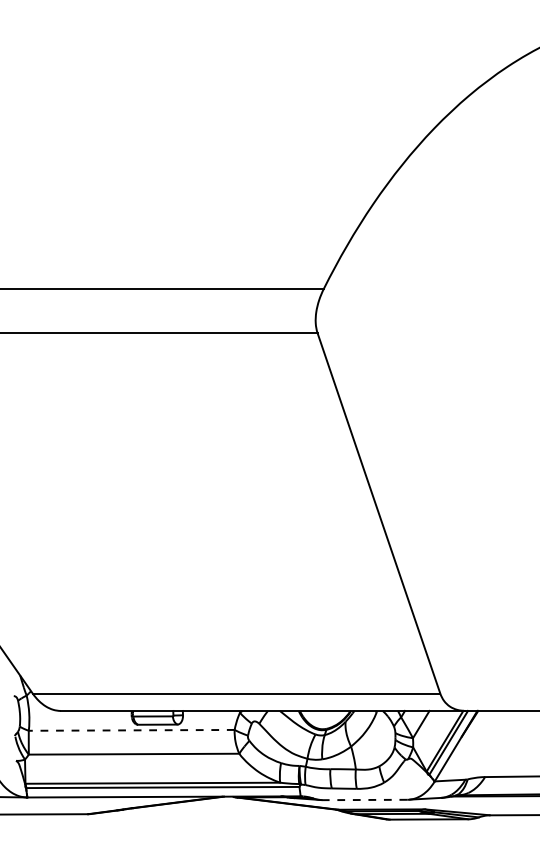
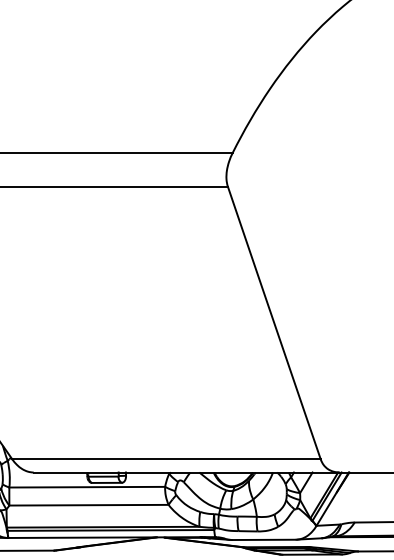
line: (131, 730) -> (87, 487), dashed -> solid
line: (365, 799) -> (264, 539), dashed -> solid

